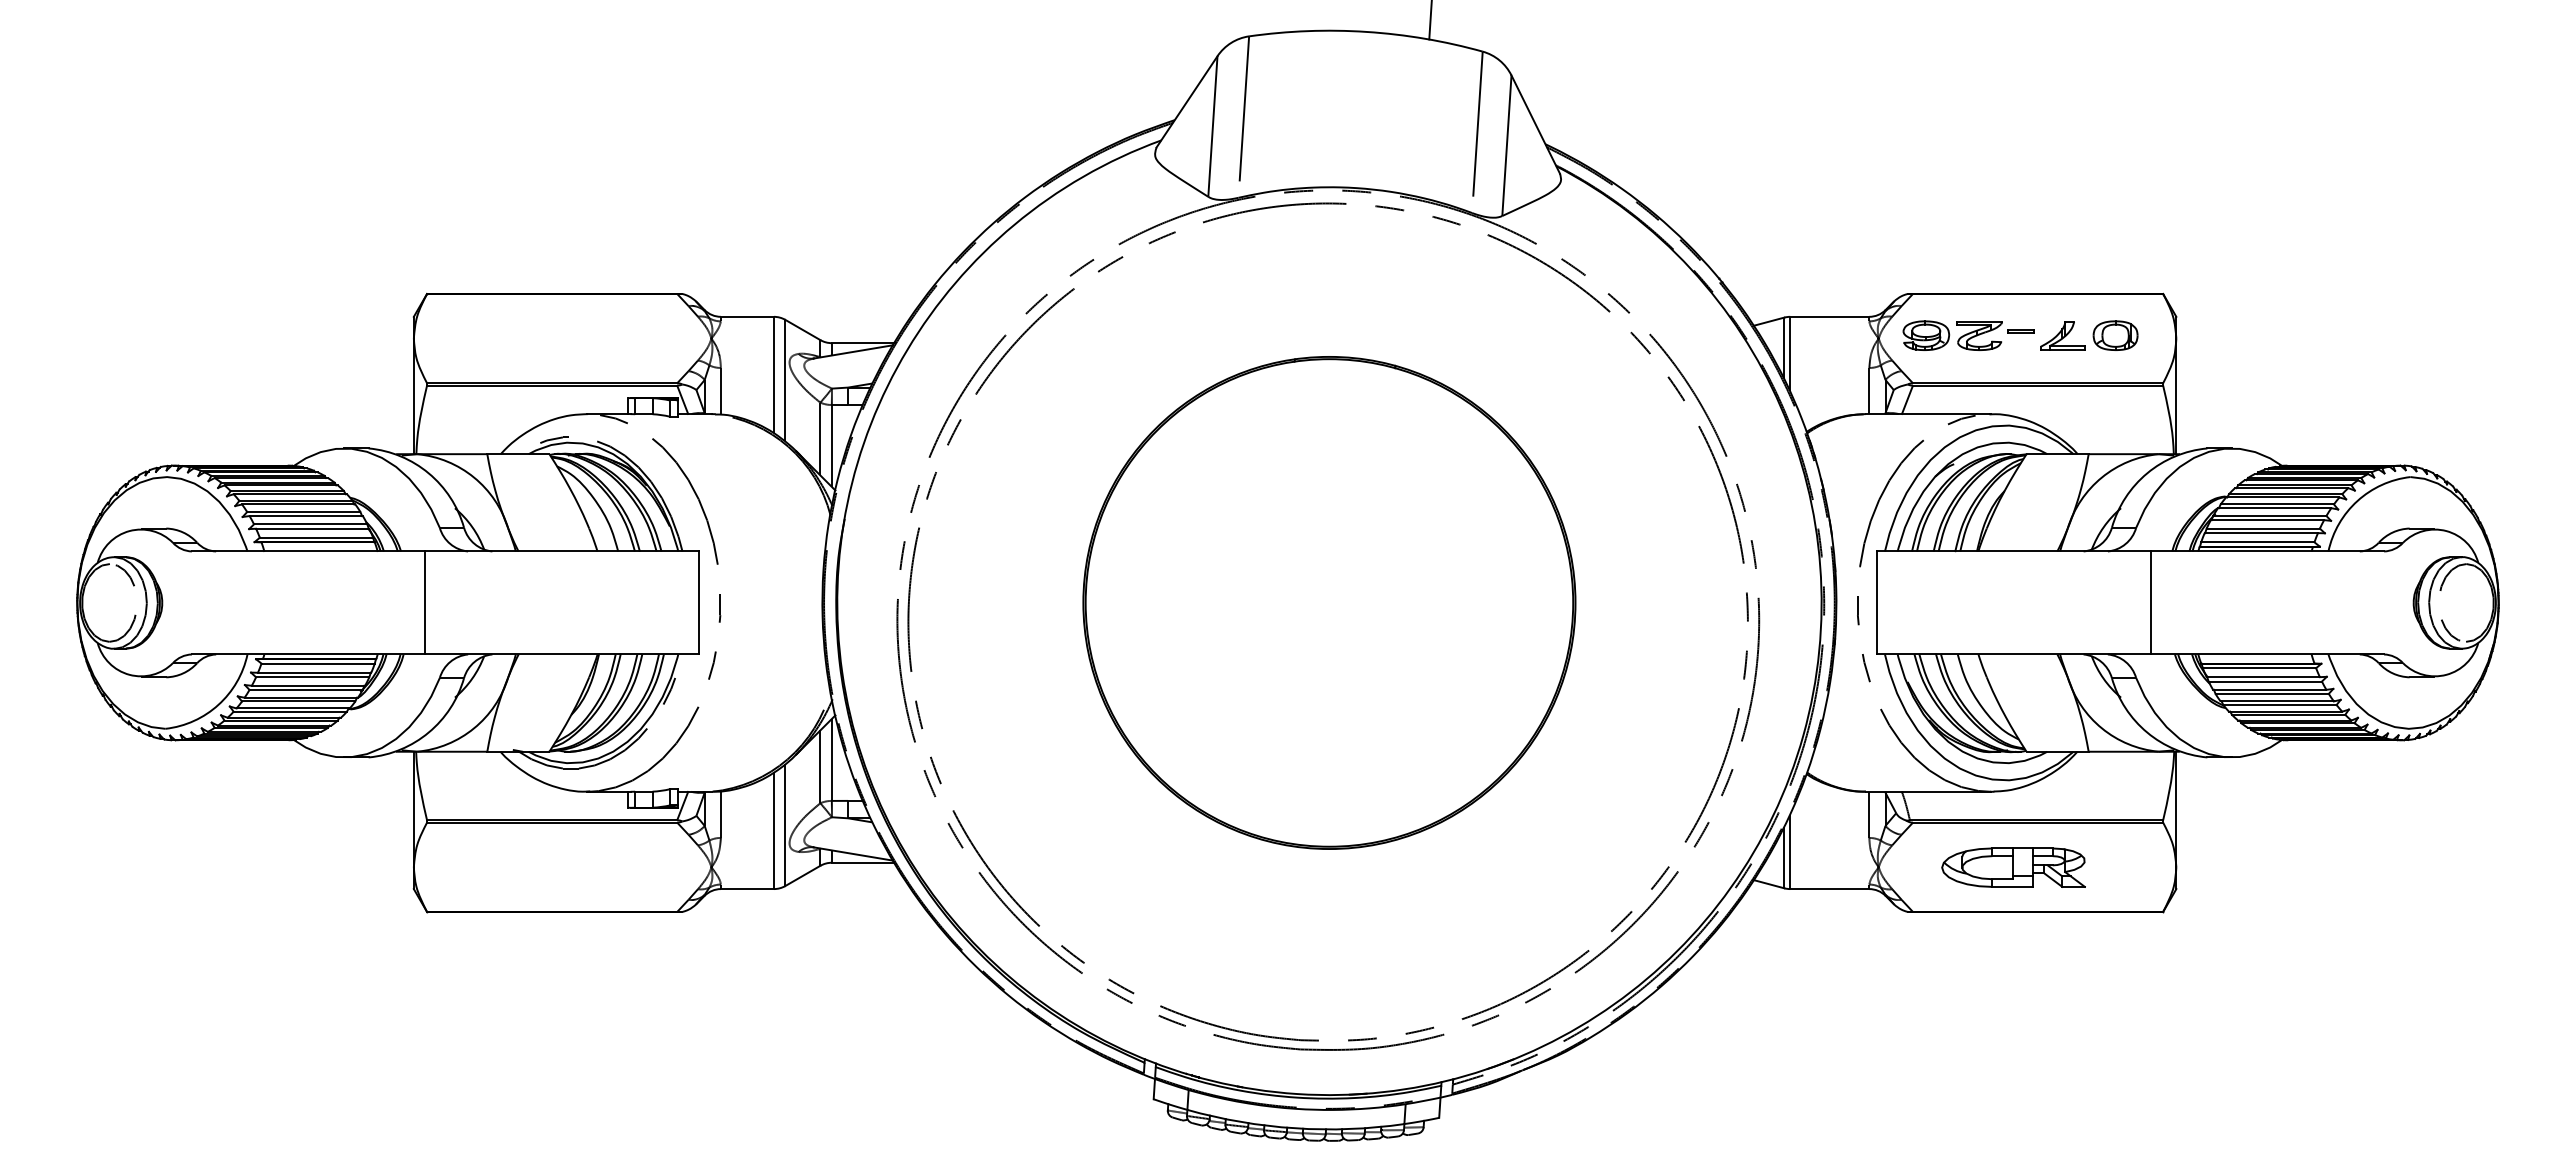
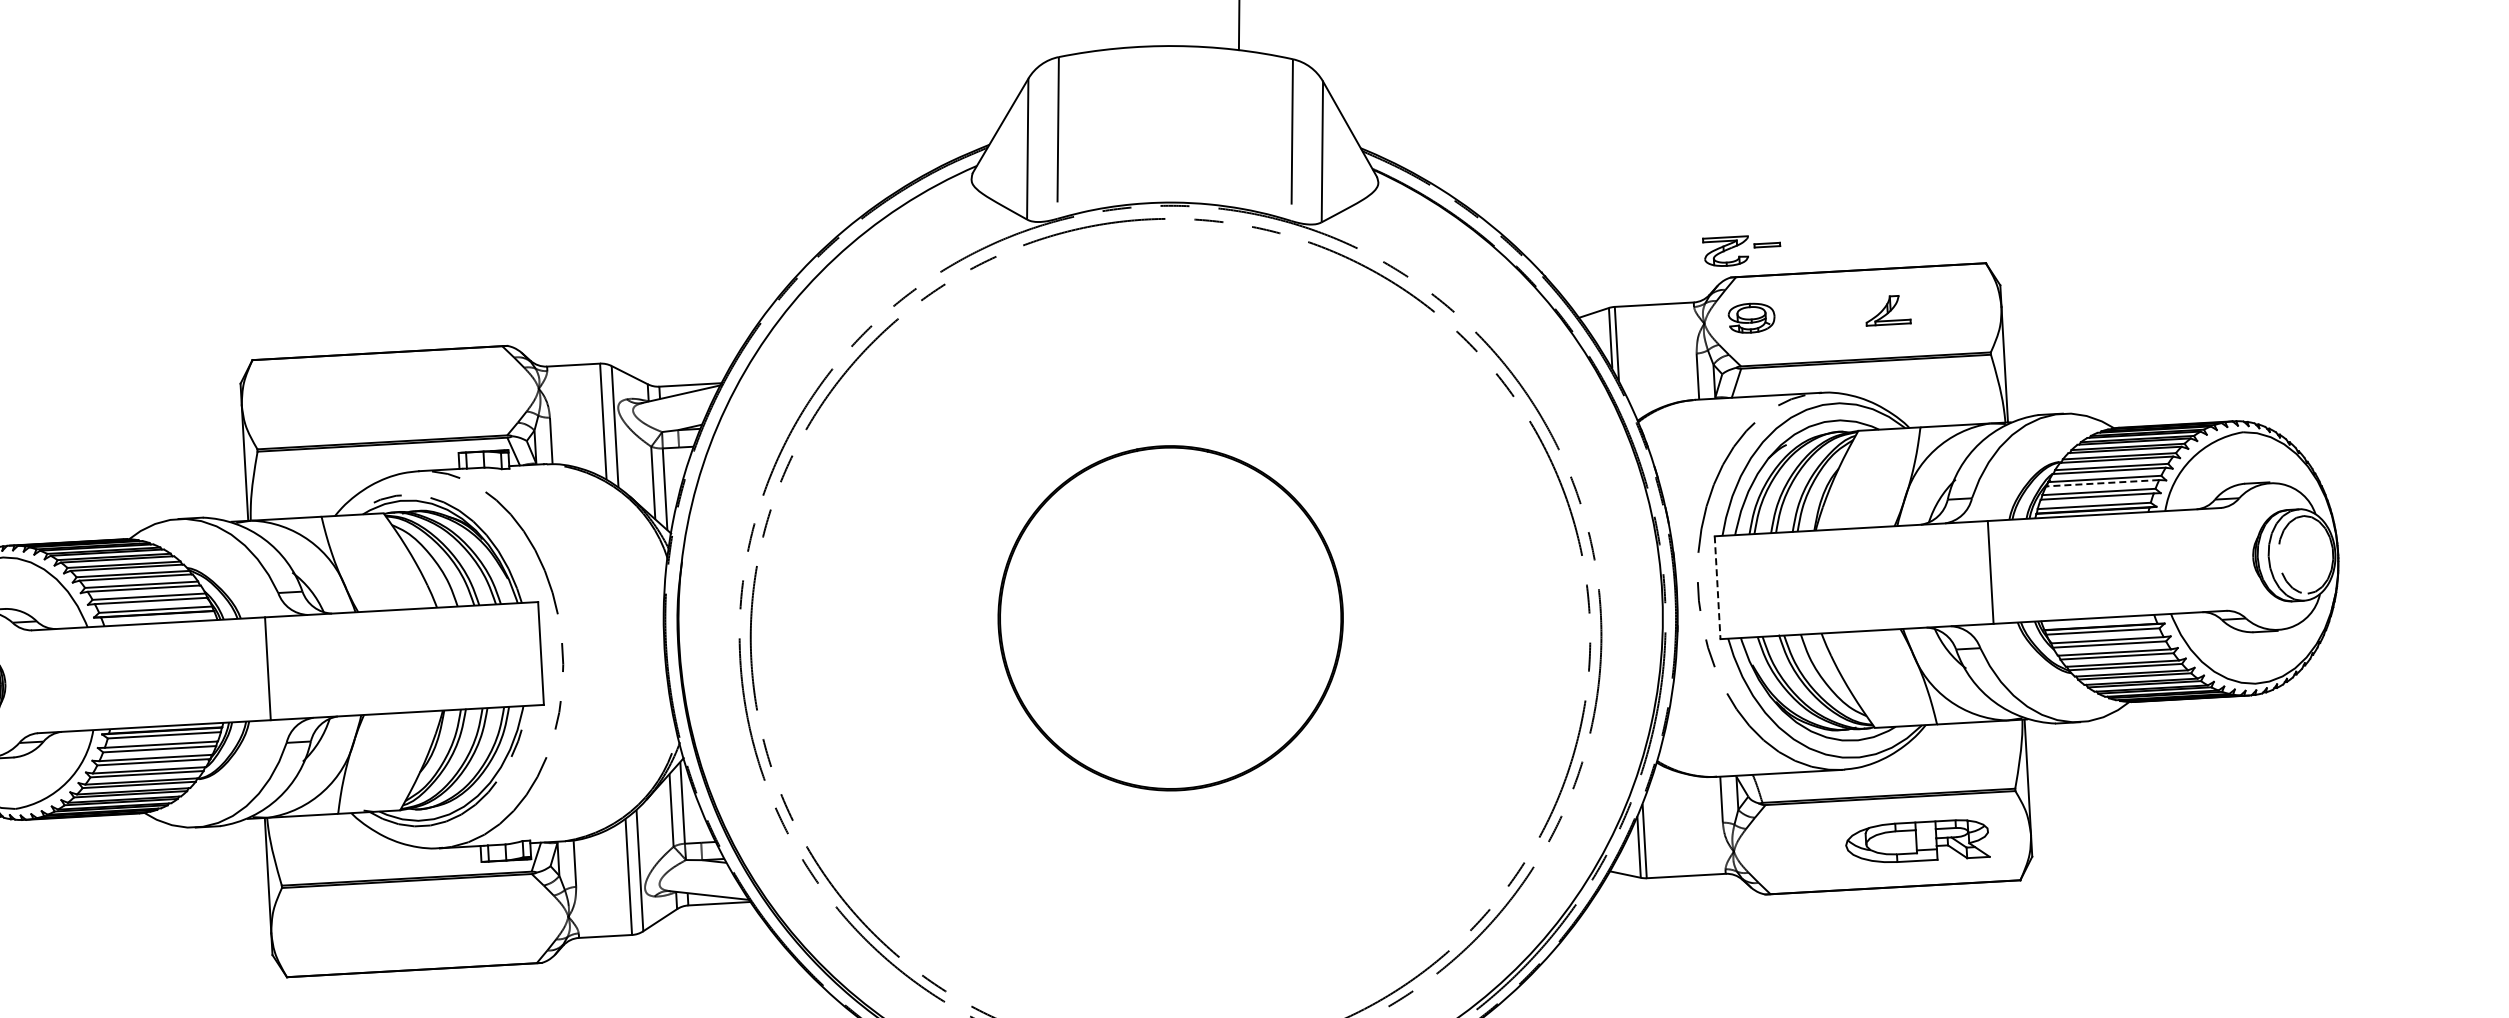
part: (1995, 335) -> (1742, 250), moved
part: (2115, 335) -> (1940, 307), removed
line: (2267, 520) -> (2102, 483), solid -> dashed
part: (1329, 602) -> (1170, 617), size x0.7
line: (1877, 602) -> (1717, 587), solid -> dashed
part: (2013, 867) -> (1917, 841), moved

